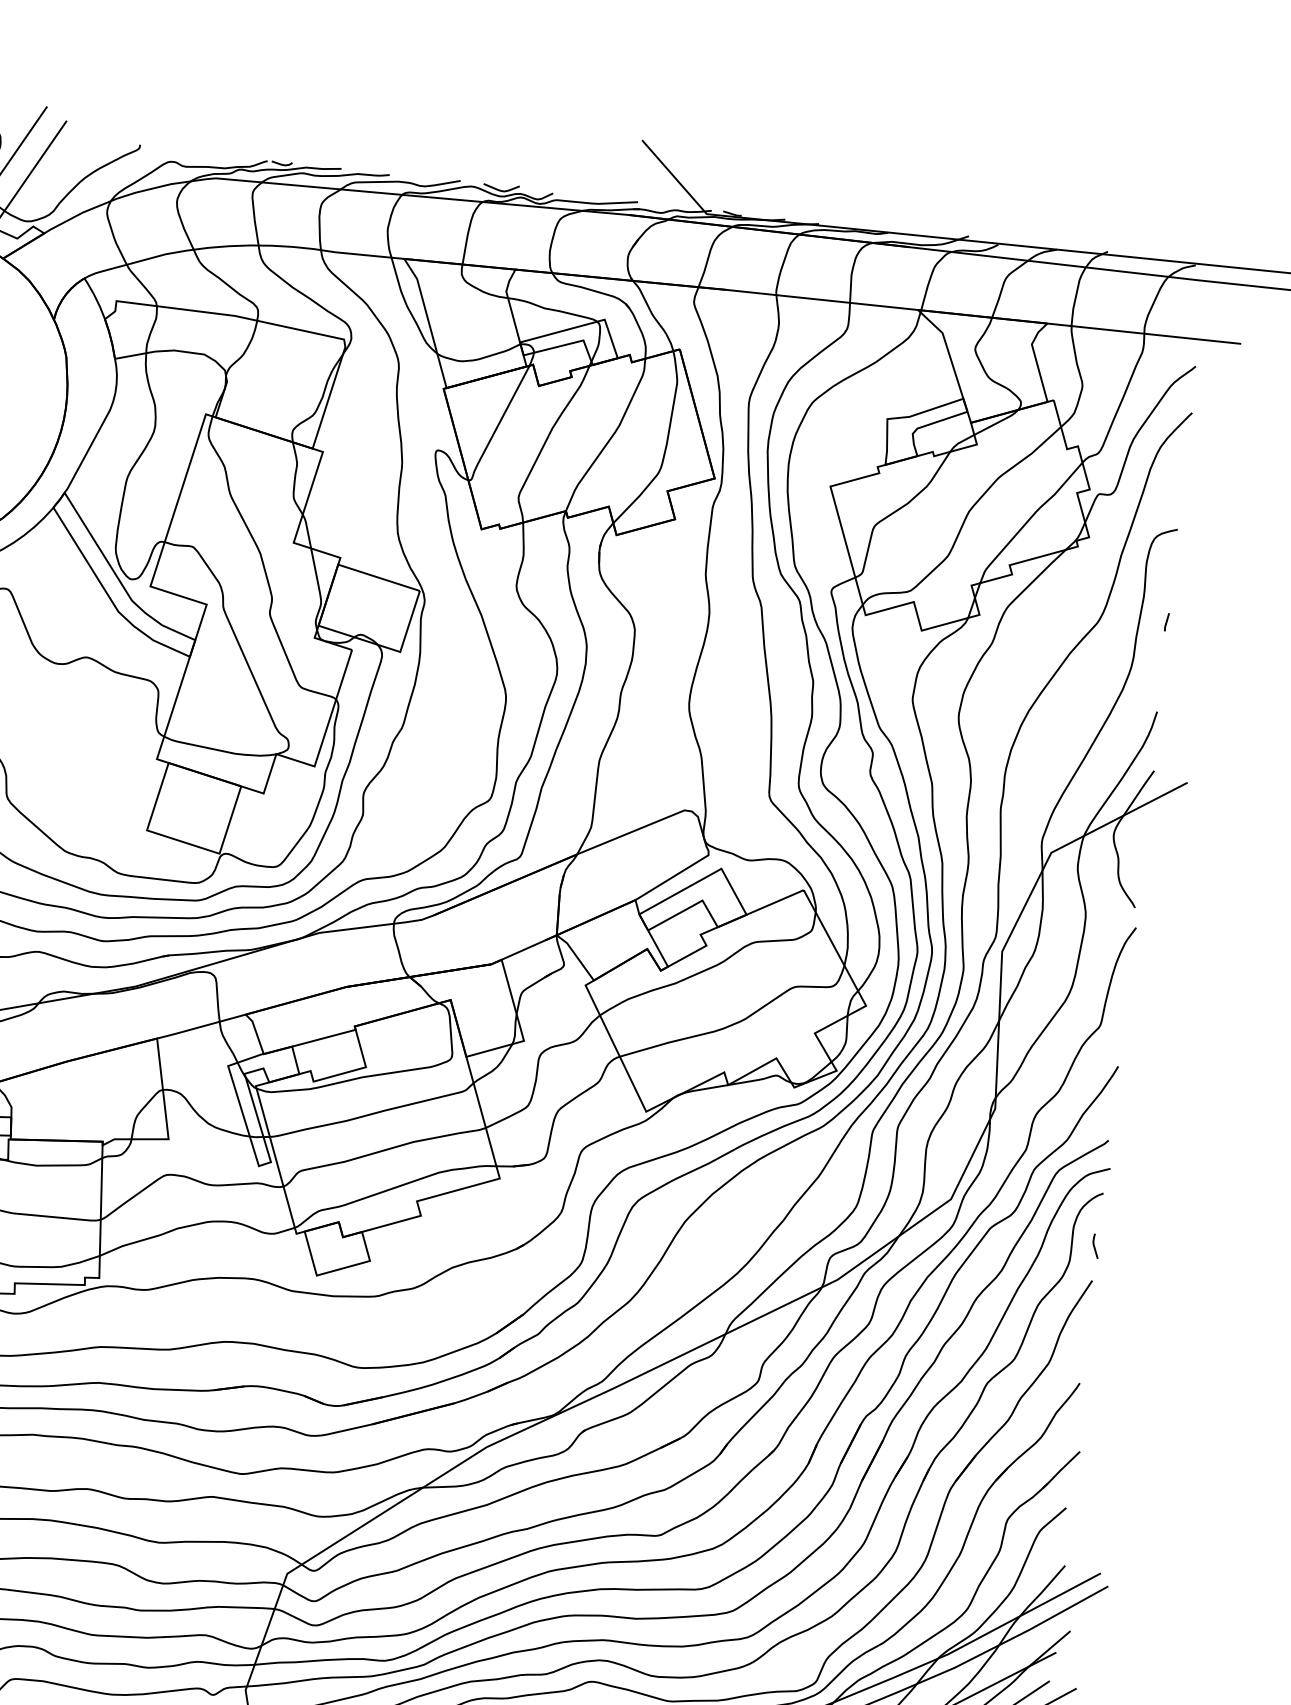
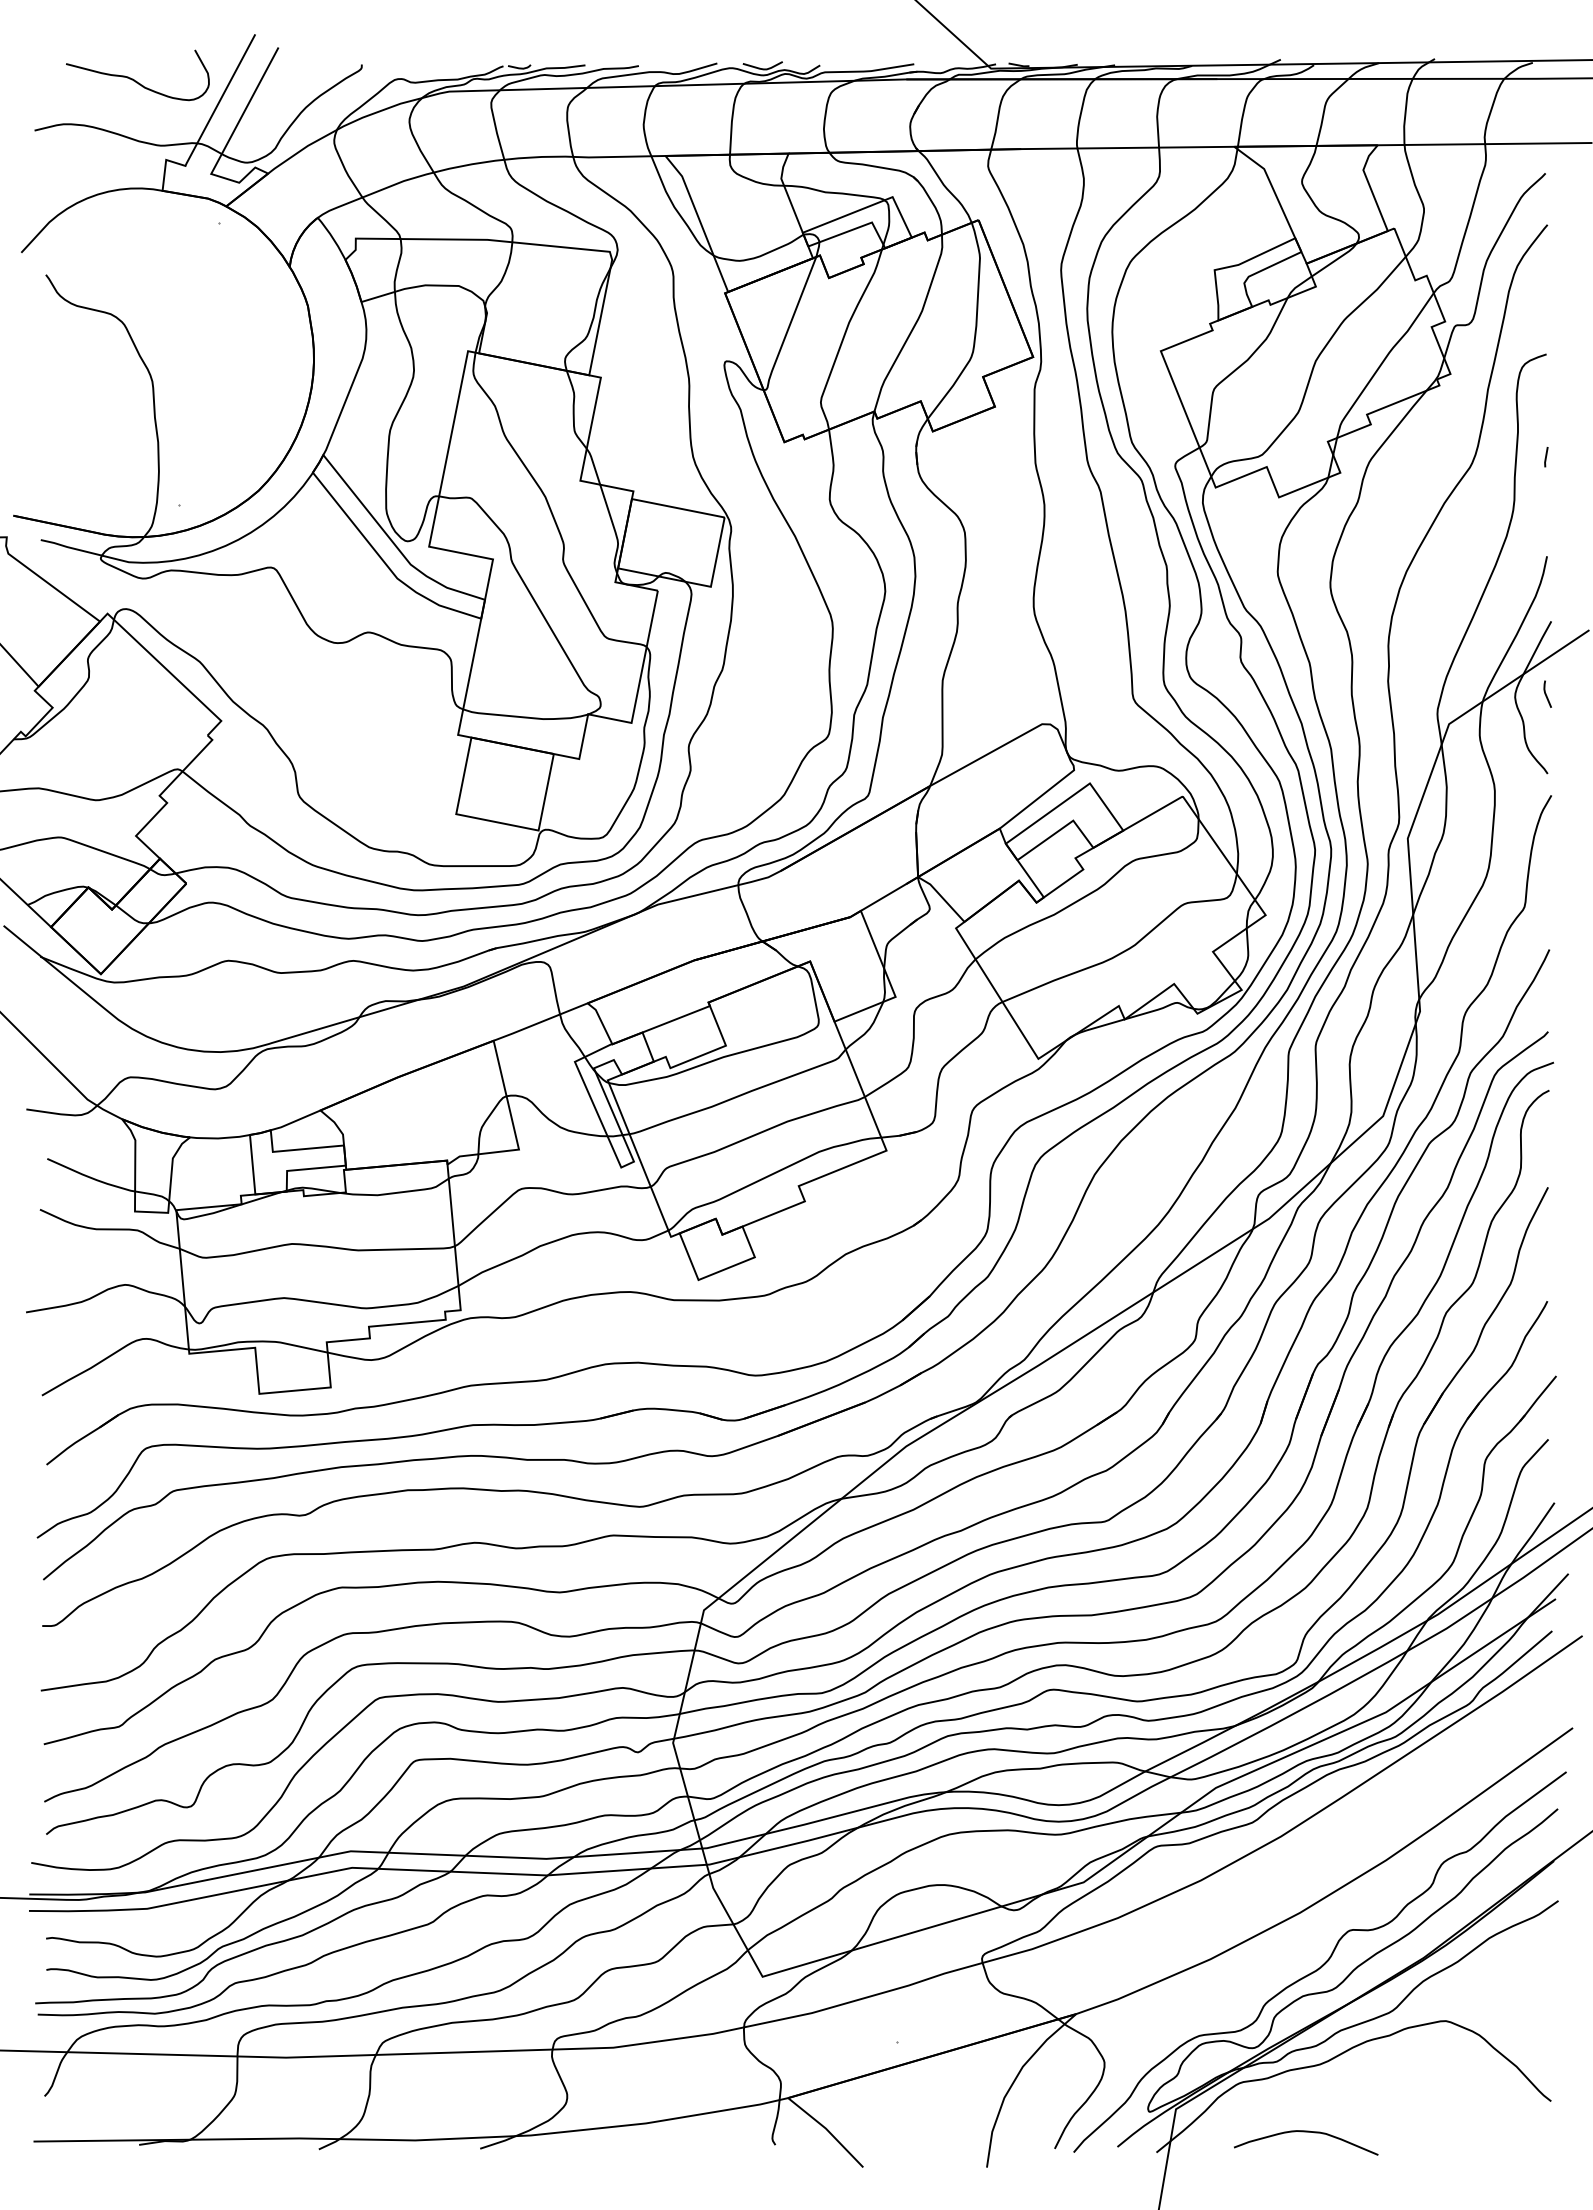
line: (1094, 1245) -> (1546, 693), moved

